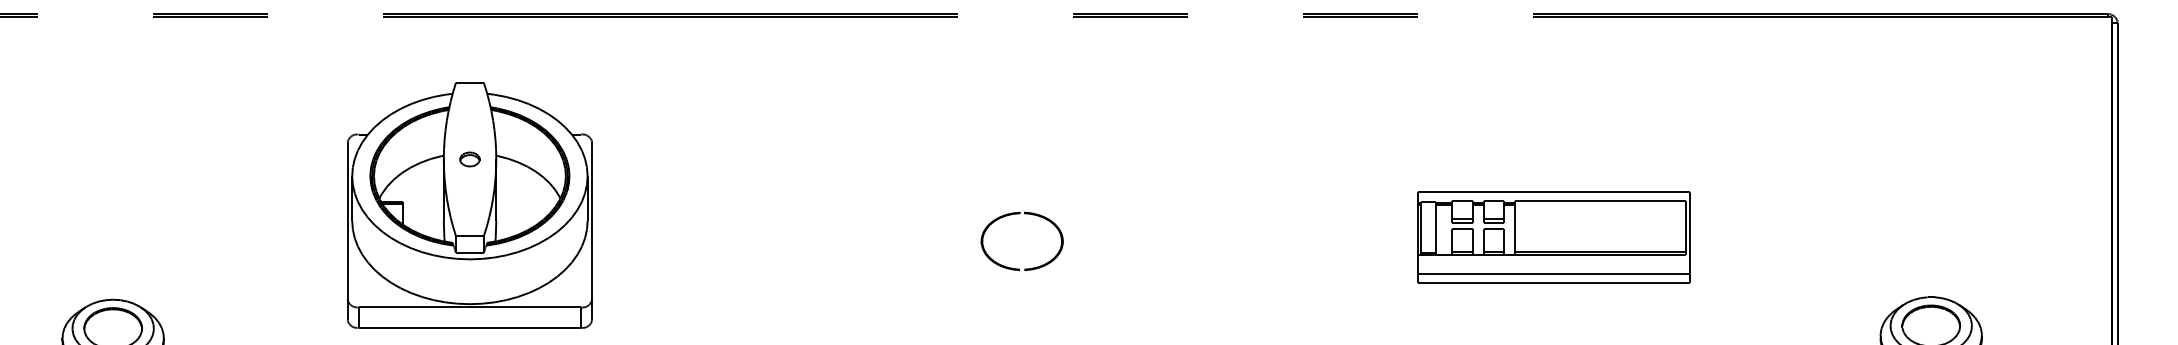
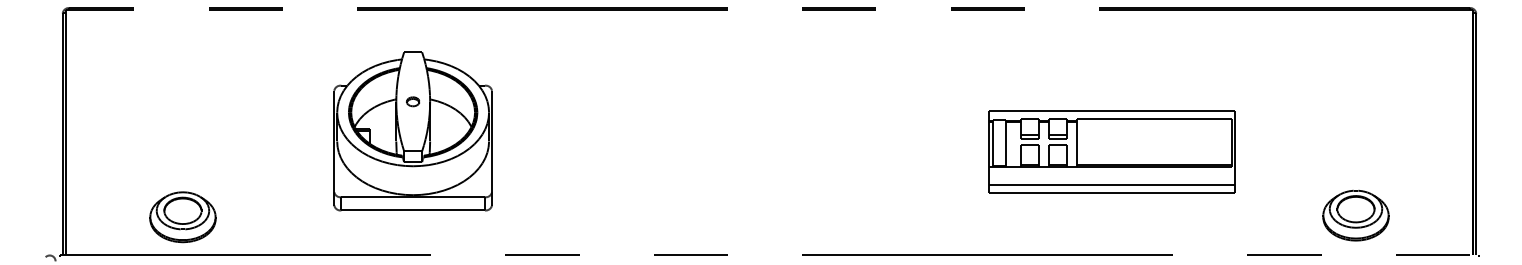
part: (1020, 214) -> (768, 137), removed
part: (1553, 238) -> (1112, 152), size x1.4

